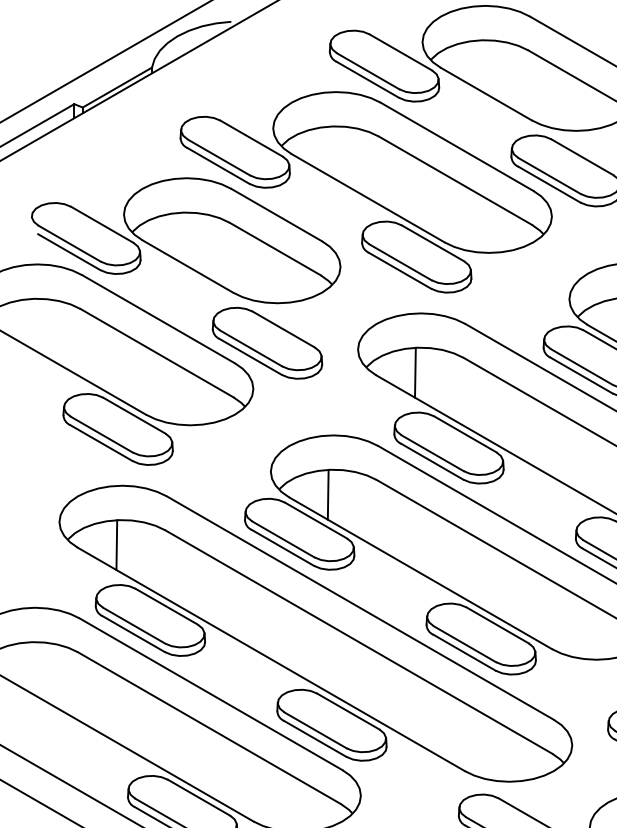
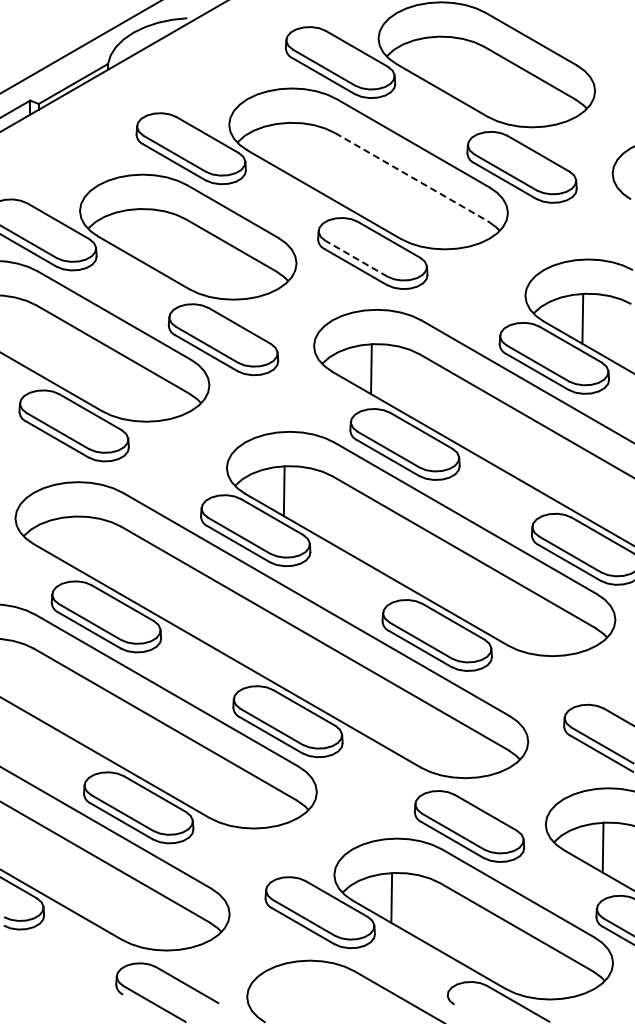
line: (456, 181) -> (412, 177), solid -> dashed
line: (400, 262) -> (356, 258), solid -> dashed
line: (116, 545) -> (72, 541), removed

